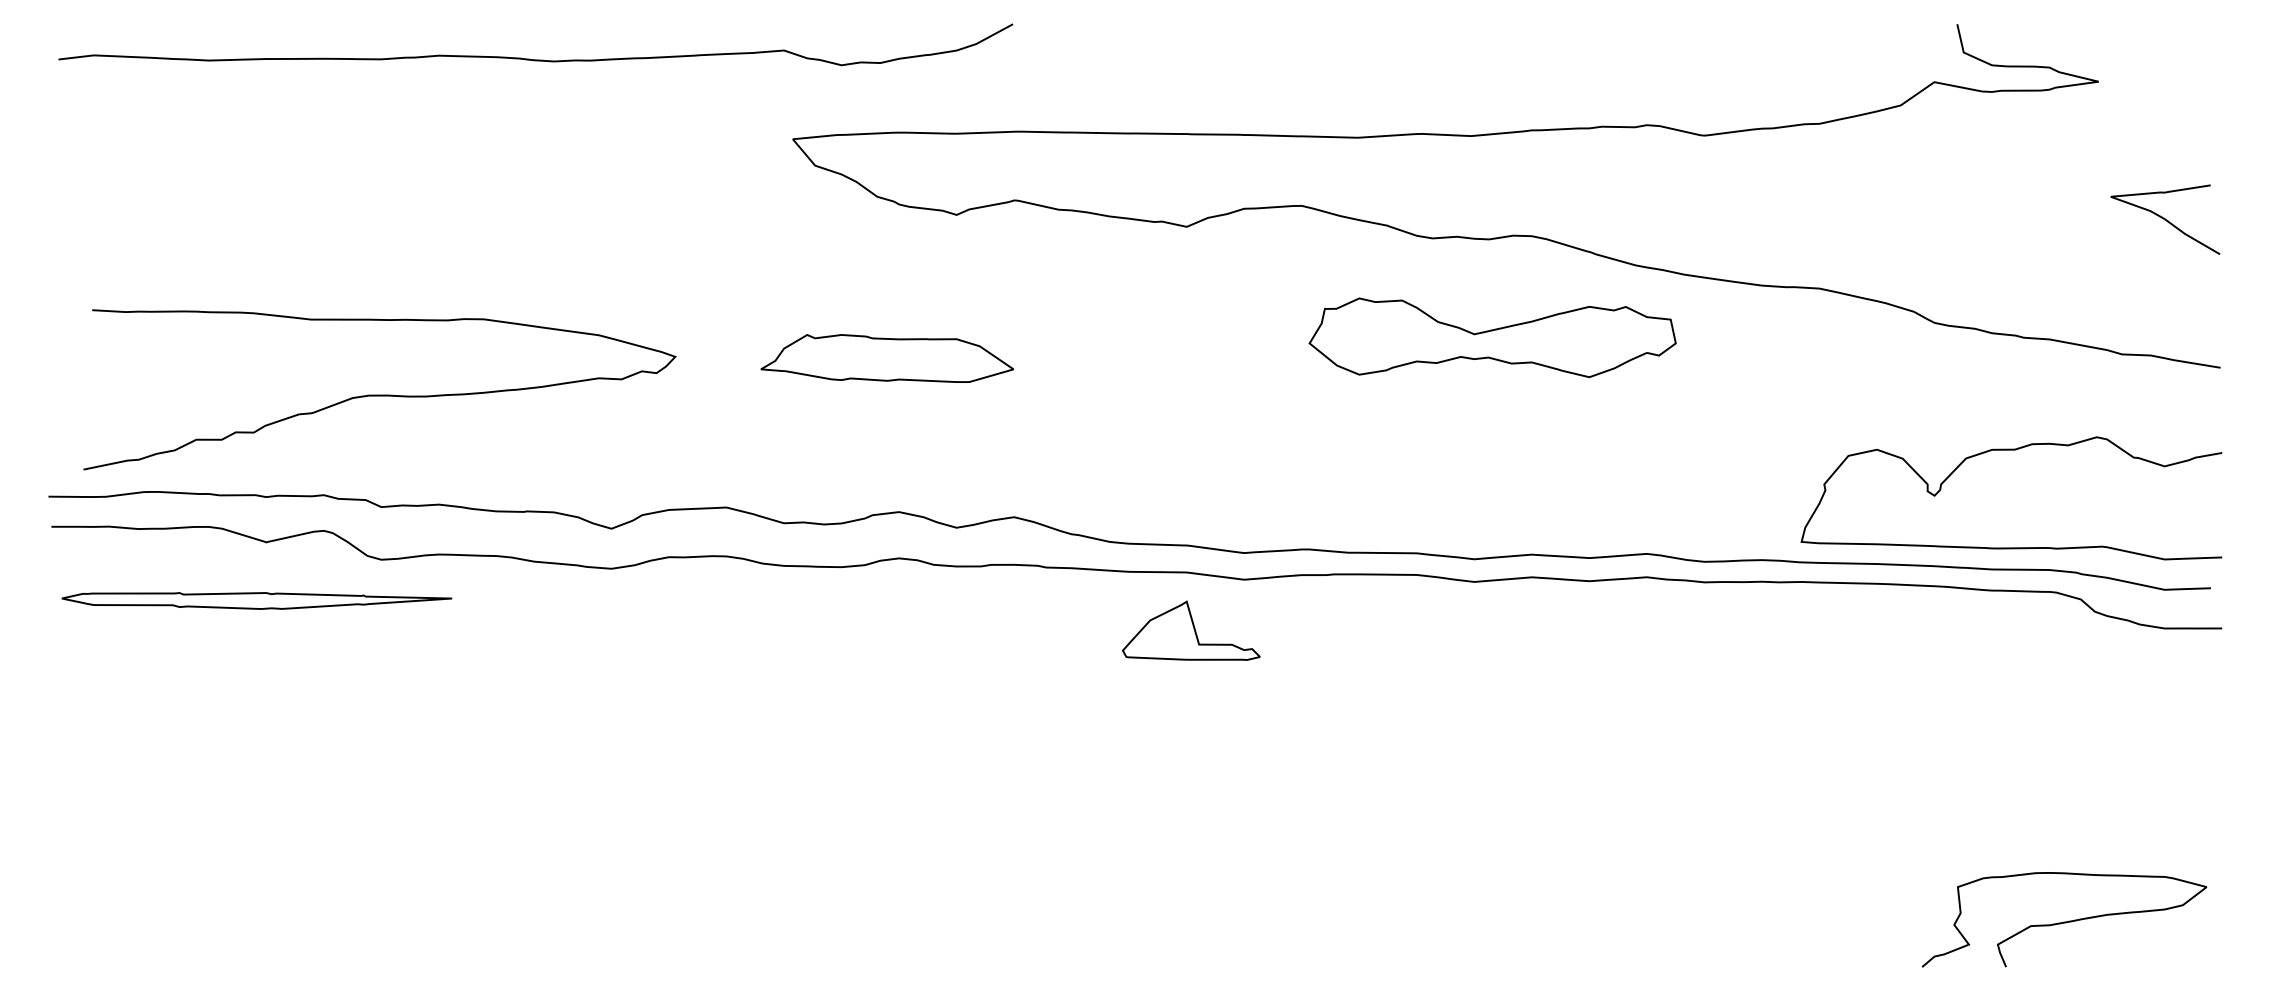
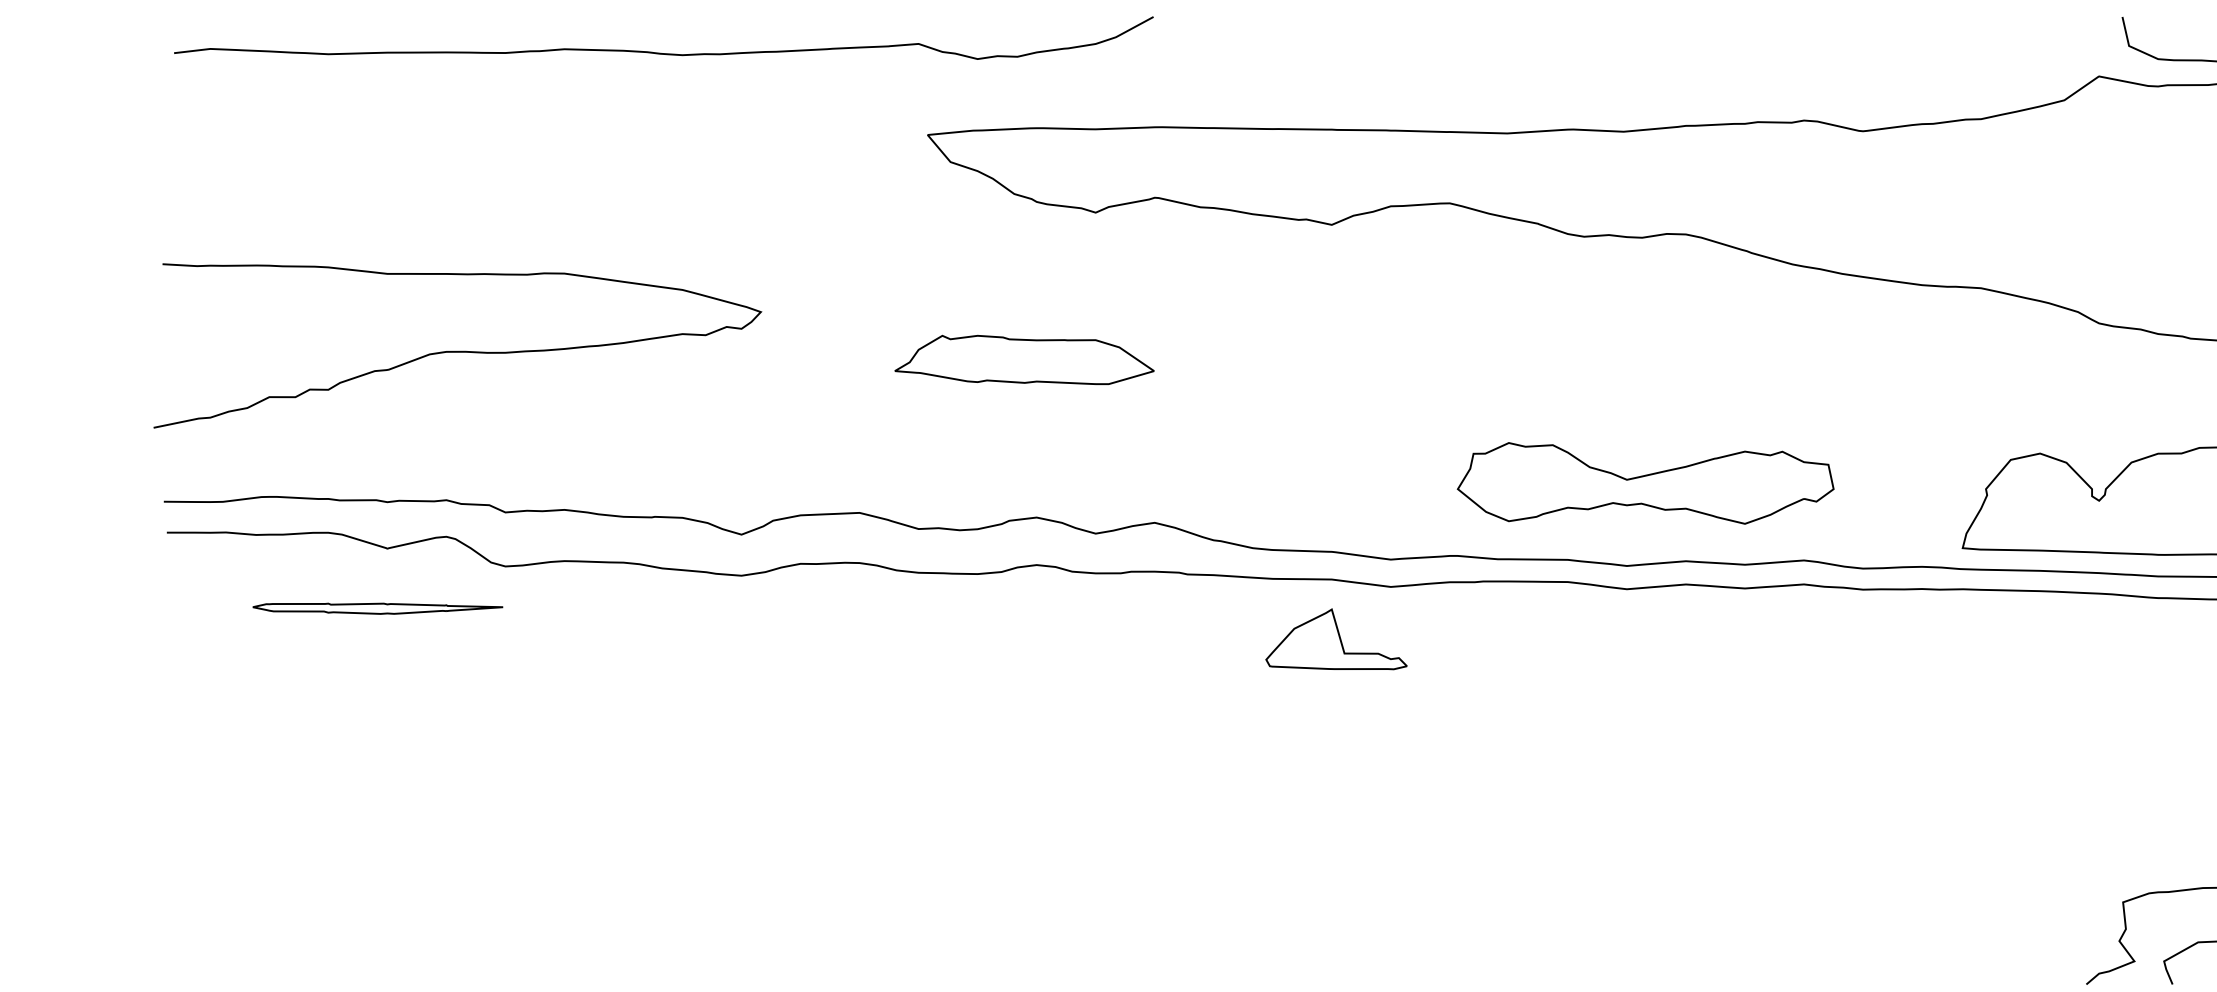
part: (1492, 337) -> (1645, 483), moved
curve: (379, 394) -> (457, 350), moved
part: (257, 600) -> (378, 608), size x0.62

